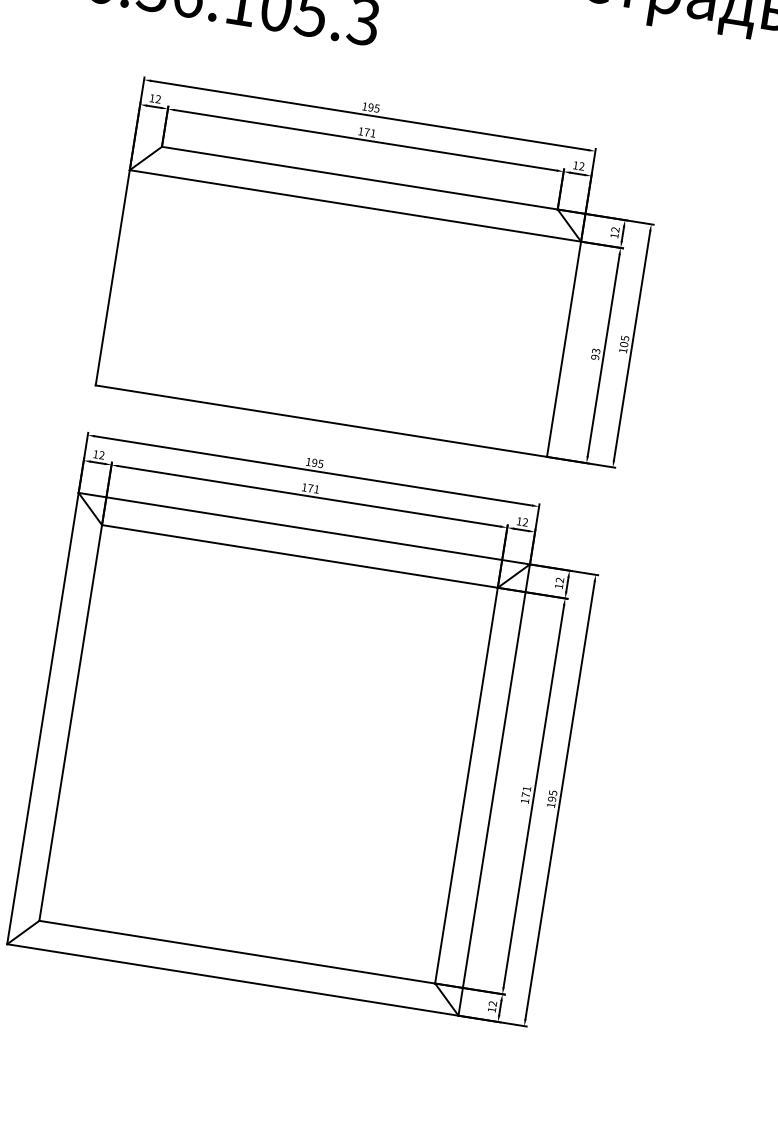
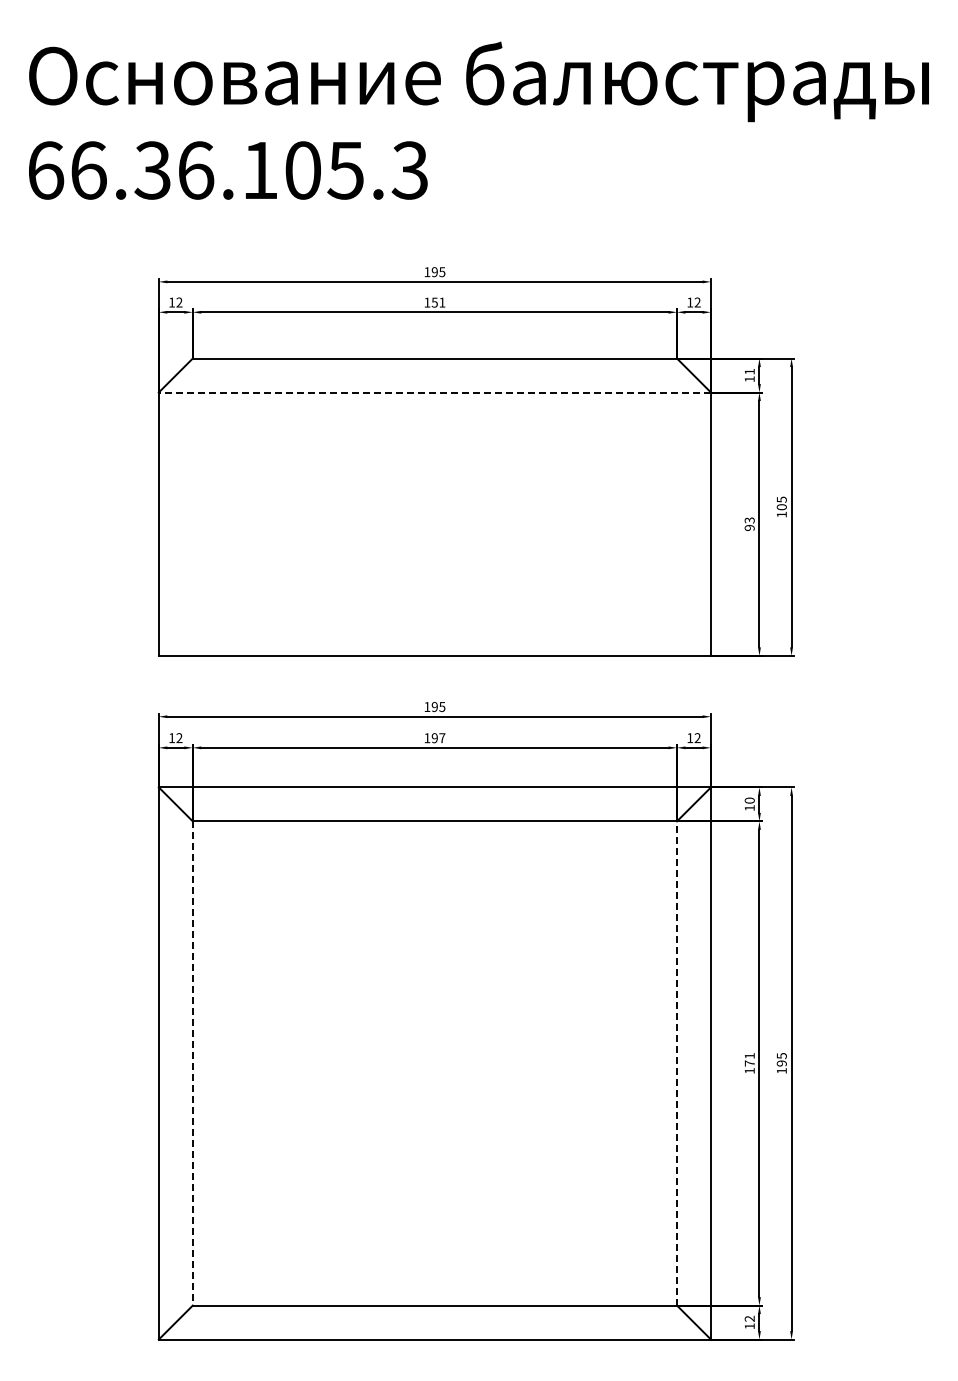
text: (366, 132) -> (434, 302), 171 -> 151
line: (355, 205) -> (434, 392), solid -> dashed
text: (615, 229) -> (749, 371), 12 -> 11
text: (313, 489) -> (438, 738), 171 -> 197
text: (559, 580) -> (749, 800), 12 -> 10
line: (70, 722) -> (192, 1063), solid -> dashed
line: (466, 784) -> (677, 1062), solid -> dashed

